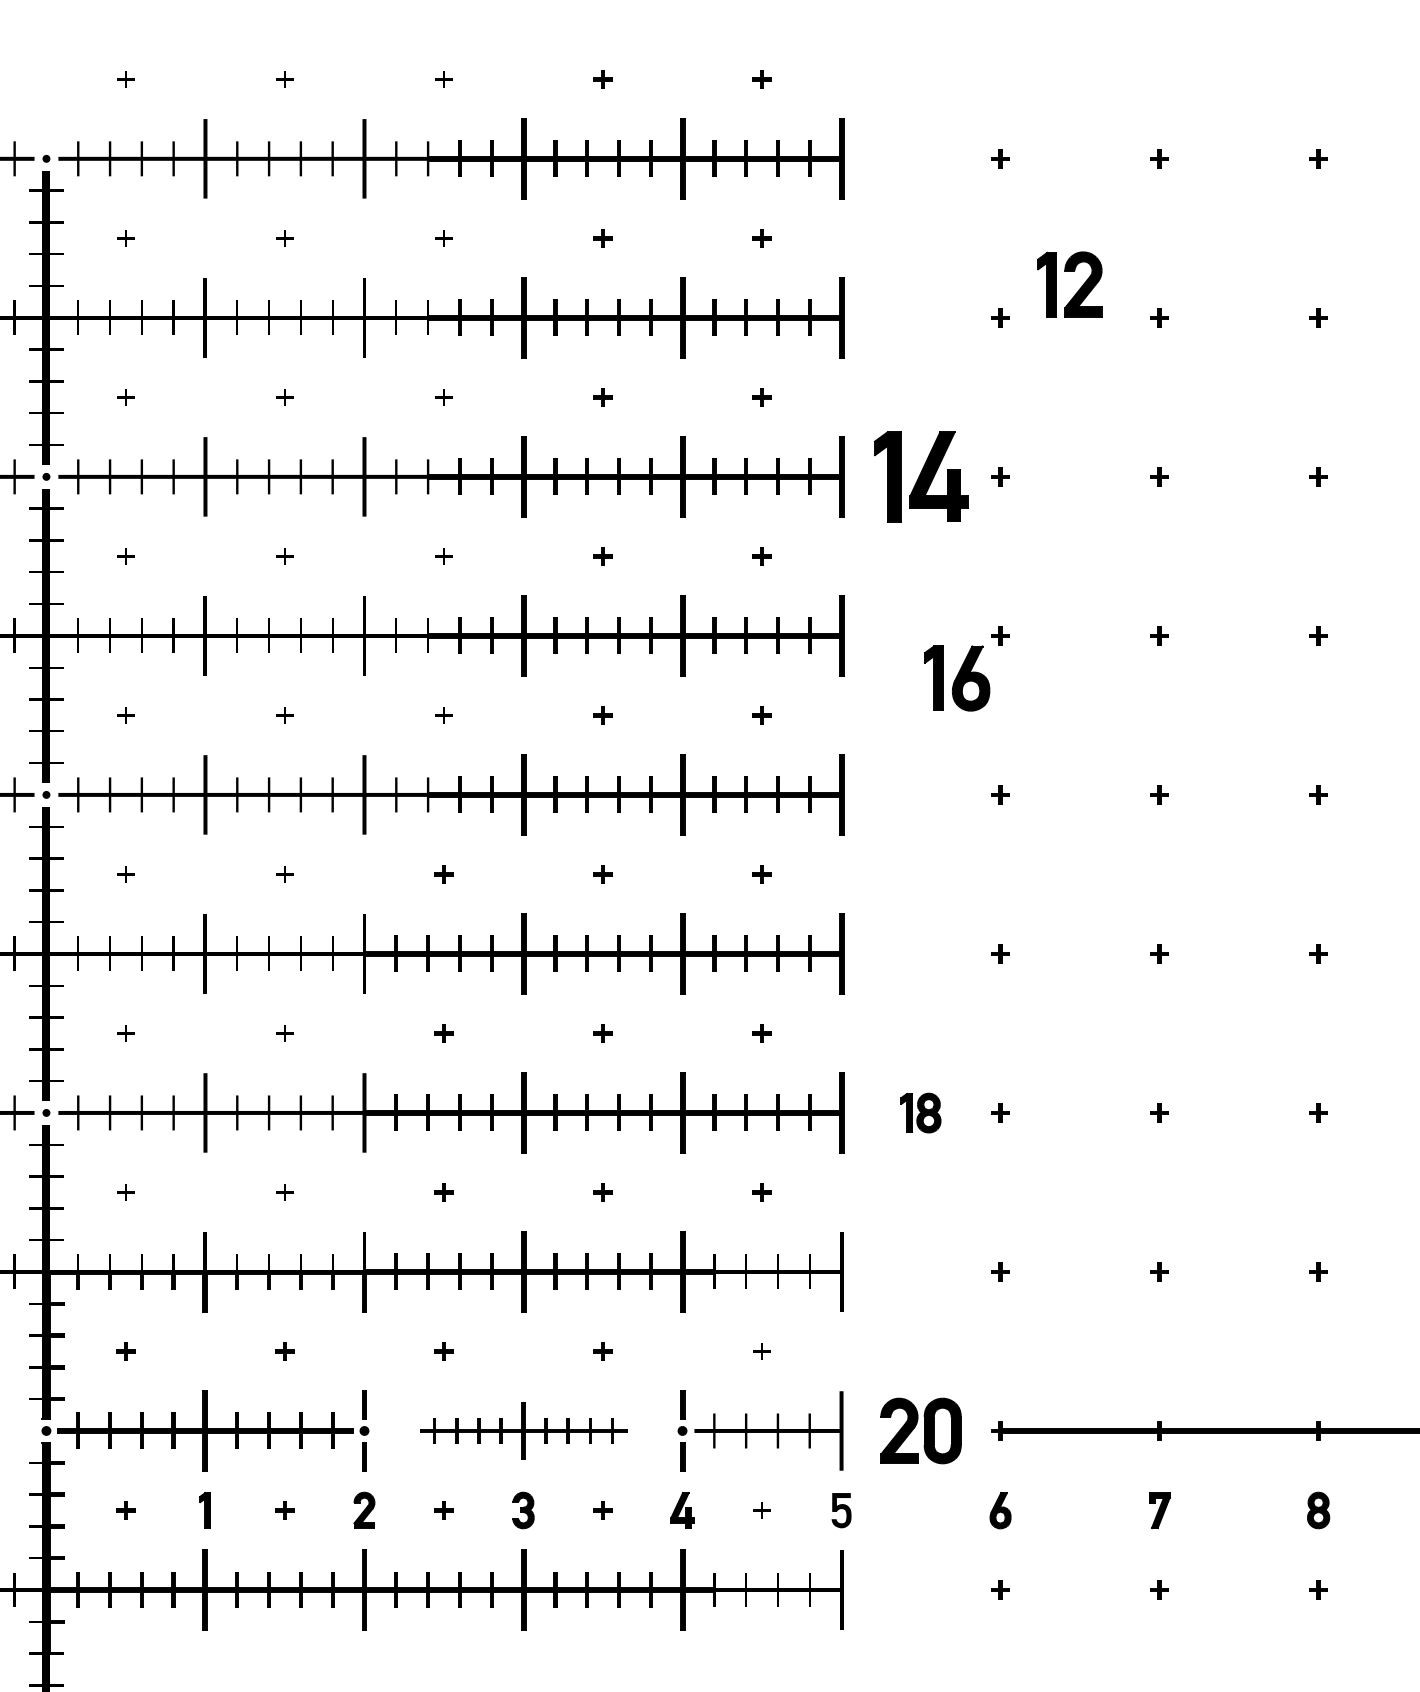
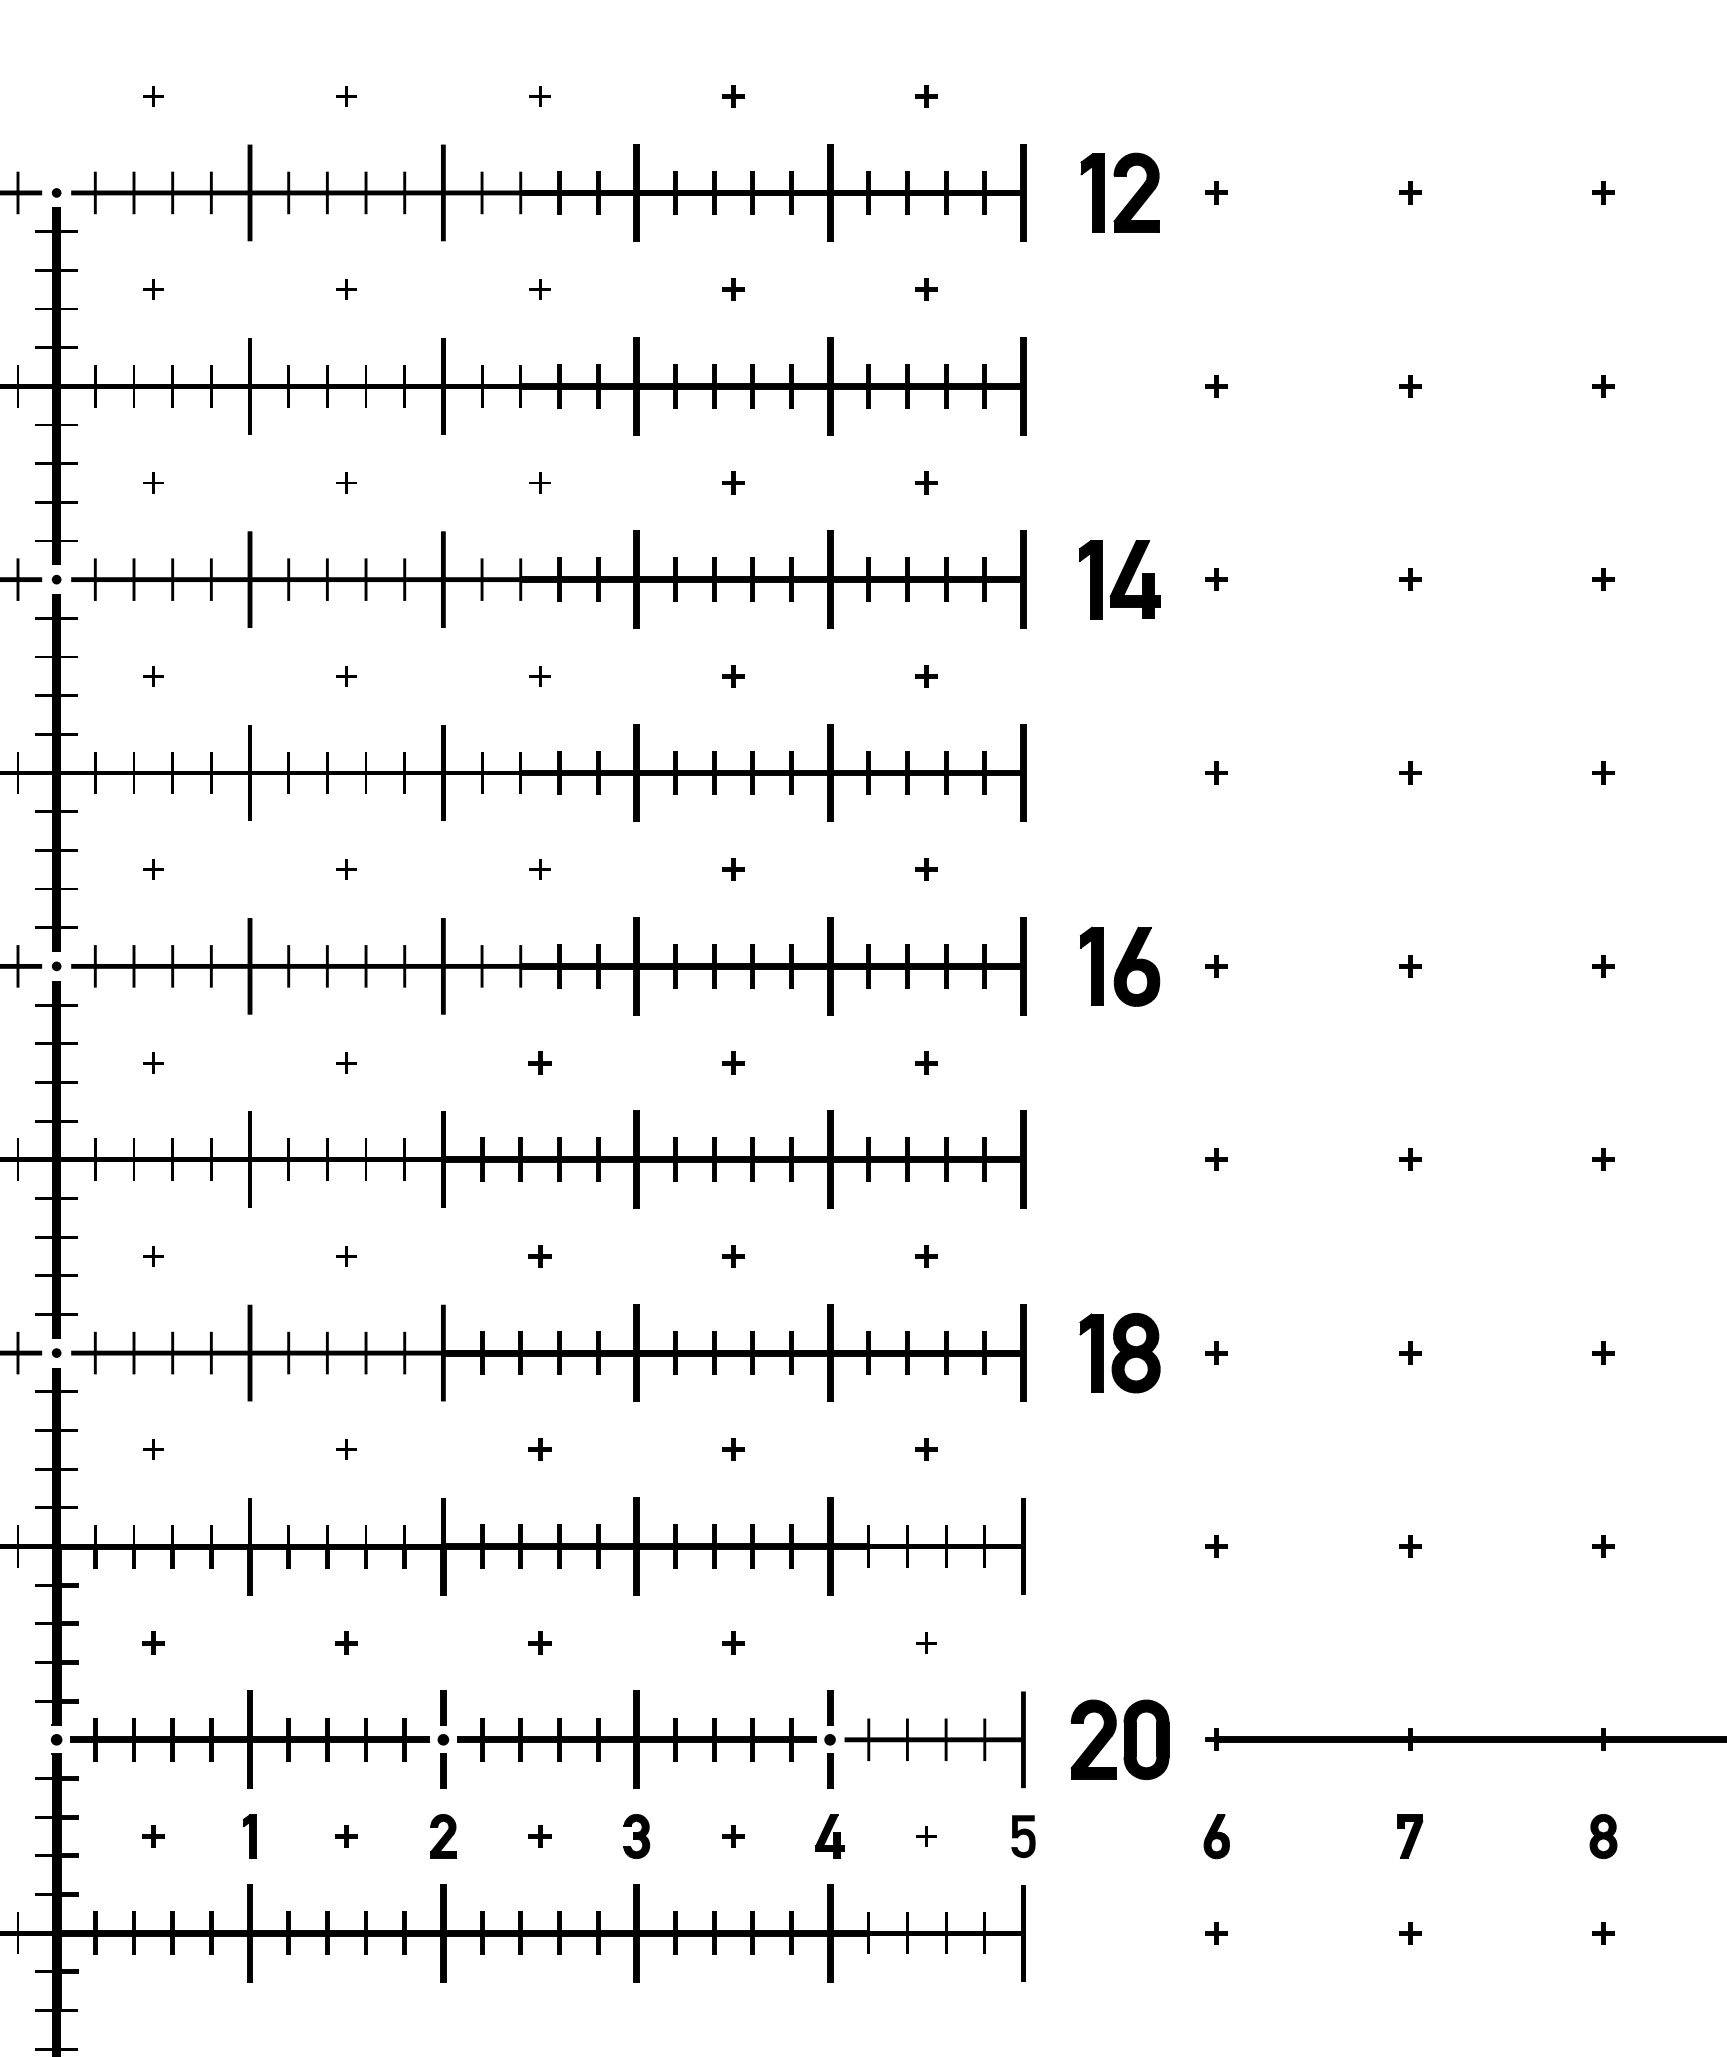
part: (1078, 290) -> (1130, 199), moved
part: (920, 476) -> (1119, 579), size x0.71
part: (957, 678) -> (1120, 966), moved
part: (920, 1113) -> (1119, 1353), size x1.67
part: (523, 1430) -> (636, 1739), size x1.43

